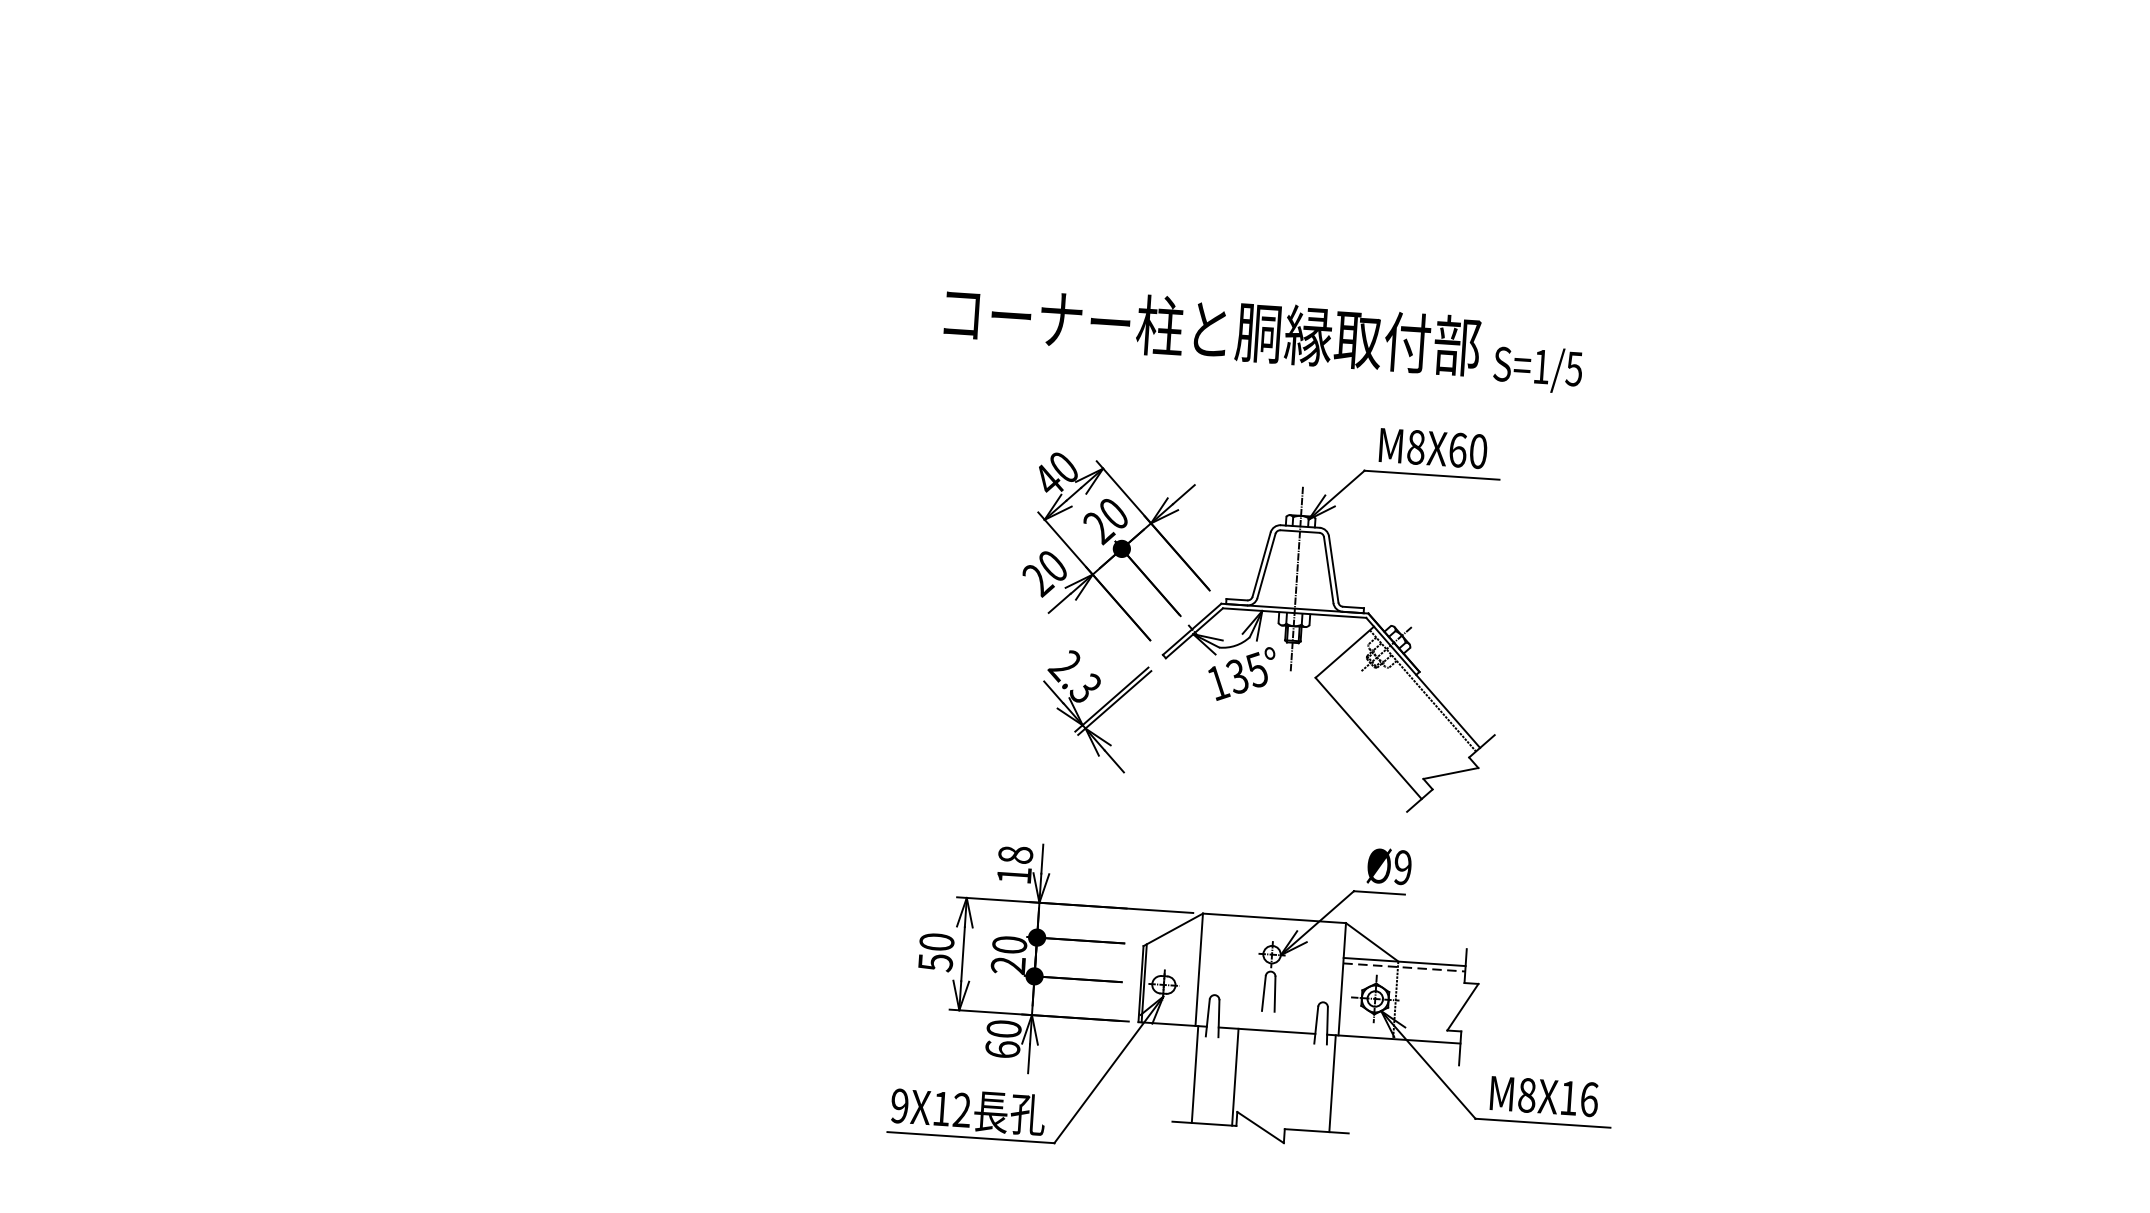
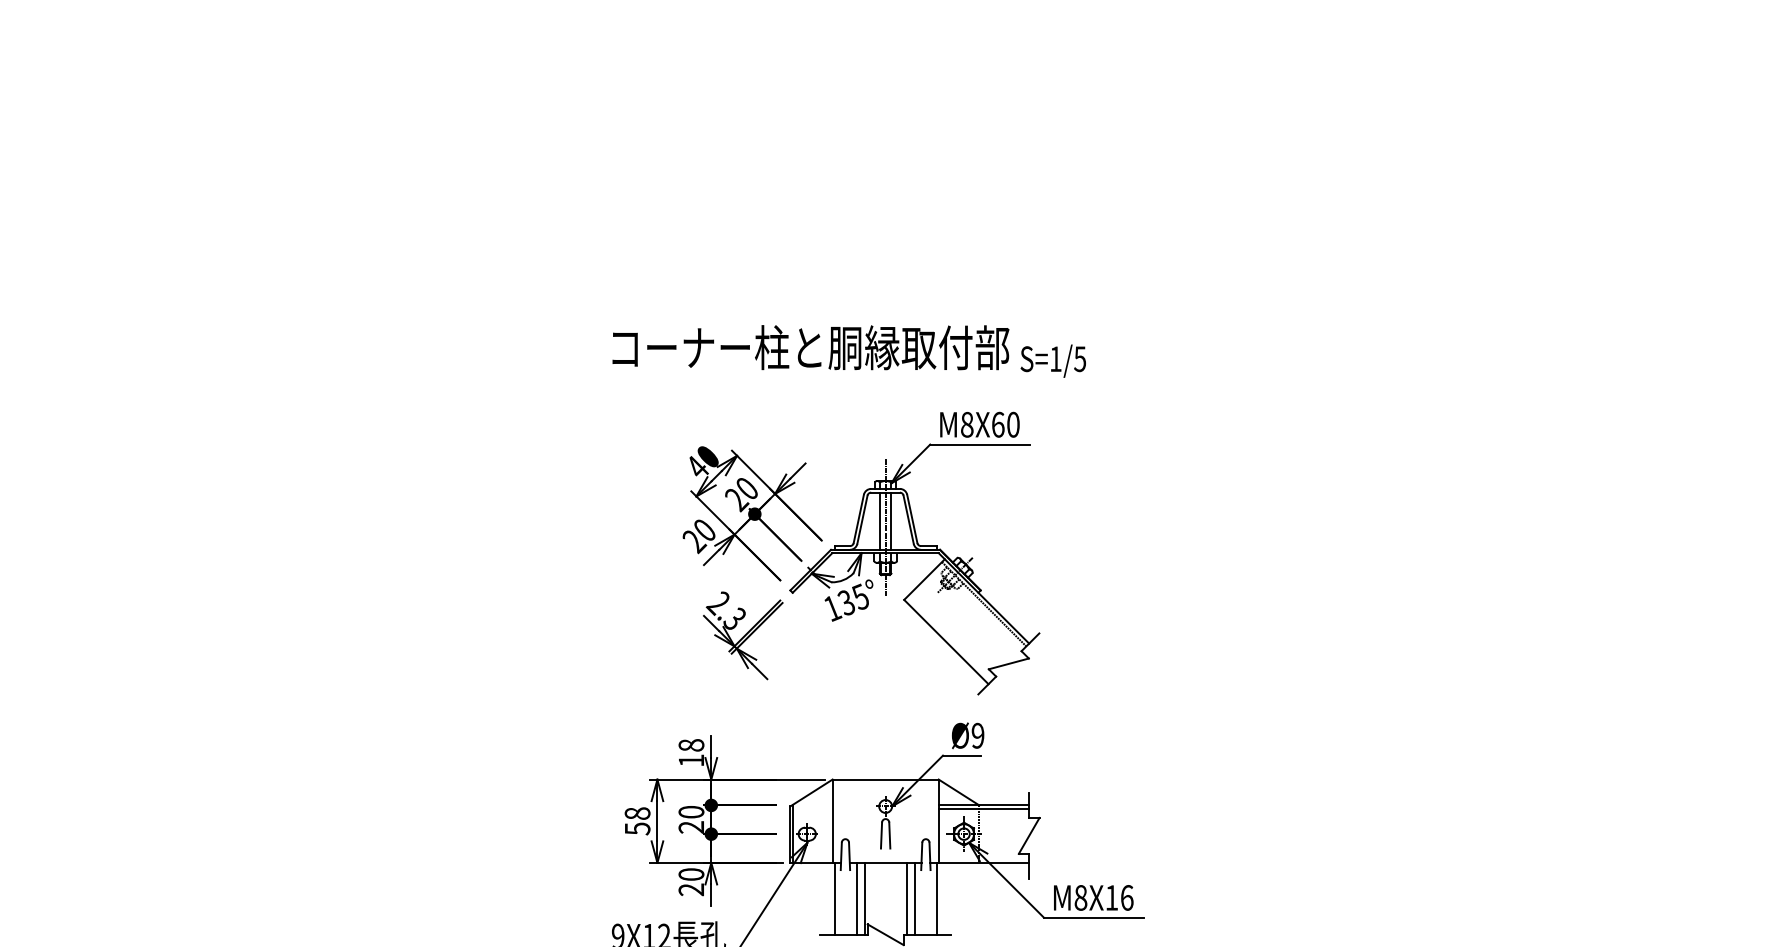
line: (1289, 568) -> (879, 520), added
line: (1305, 569) -> (891, 520), added
text: (936, 941) -> (637, 813), 50 -> 58
line: (1405, 967) -> (984, 809), dashed -> solid
text: (1002, 1049) -> (691, 889), 60 -> 20
line: (1224, 1076) -> (856, 898), added
line: (1291, 1080) -> (906, 898), added
line: (1302, 1081) -> (914, 898), added

